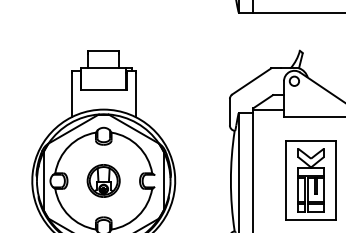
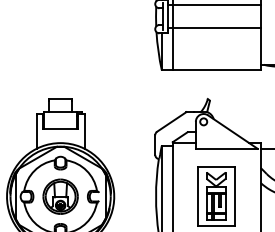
part: (103, 180) -> (60, 196), size x1.43

